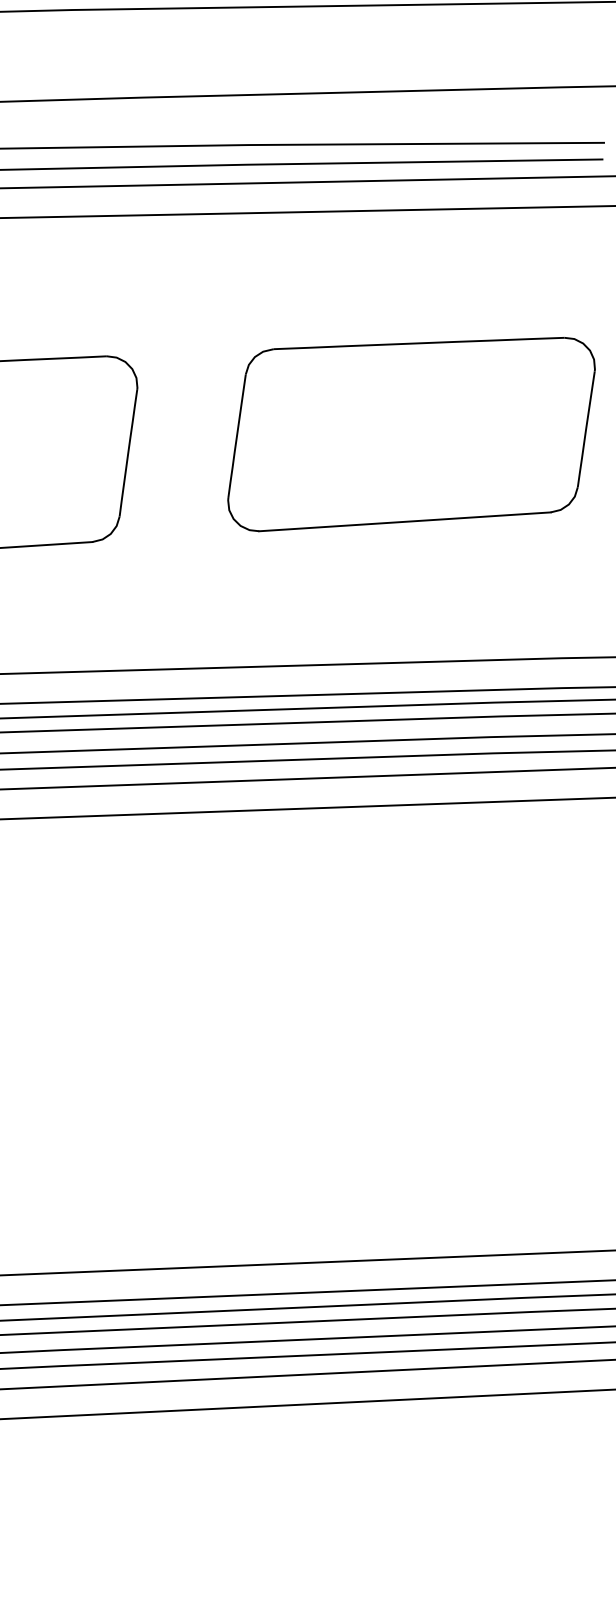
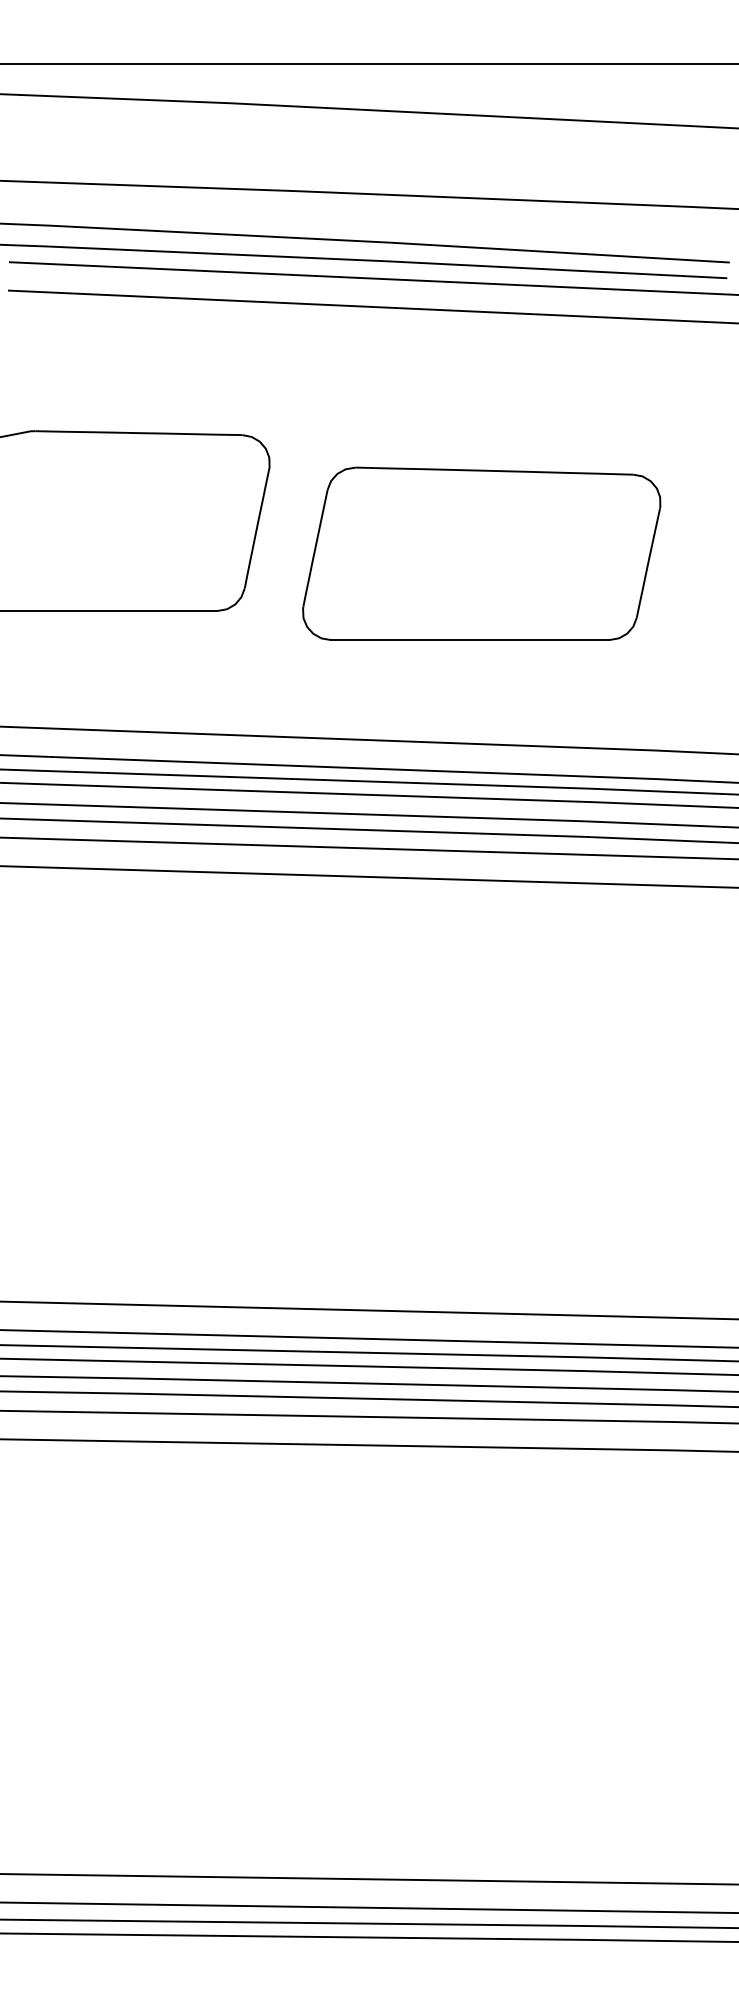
part: (411, 430) -> (481, 553), moved

